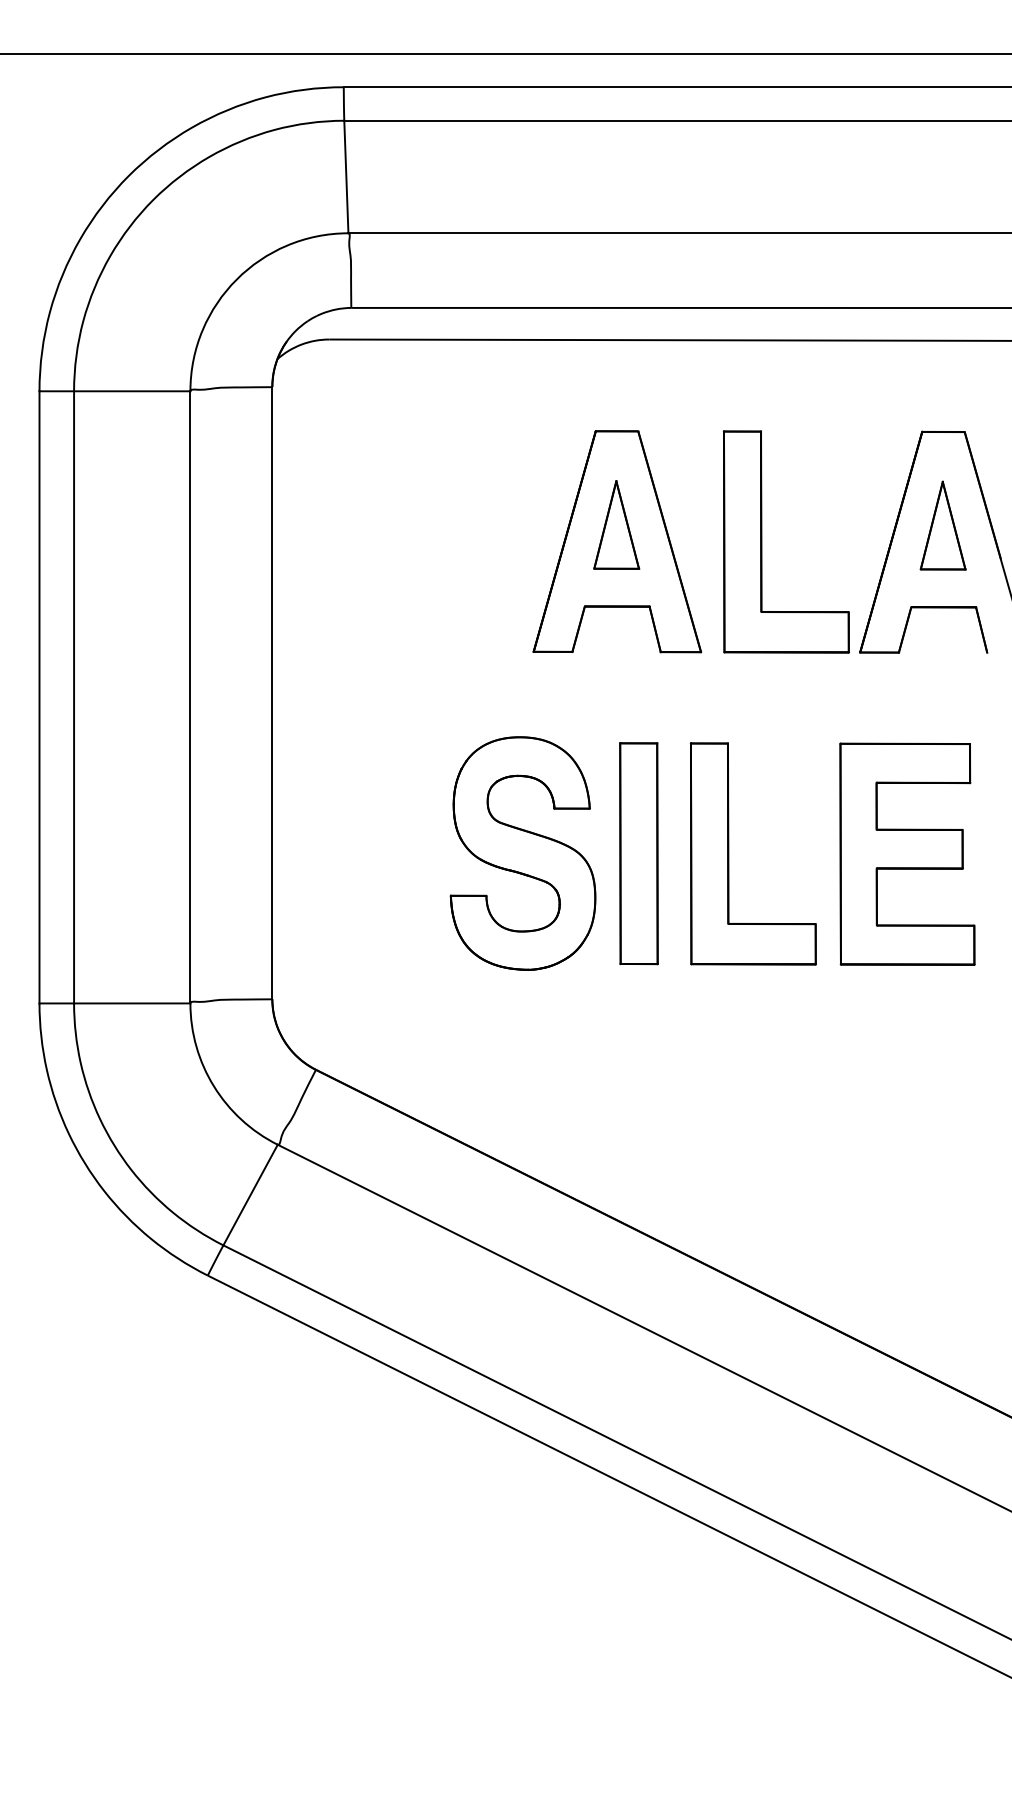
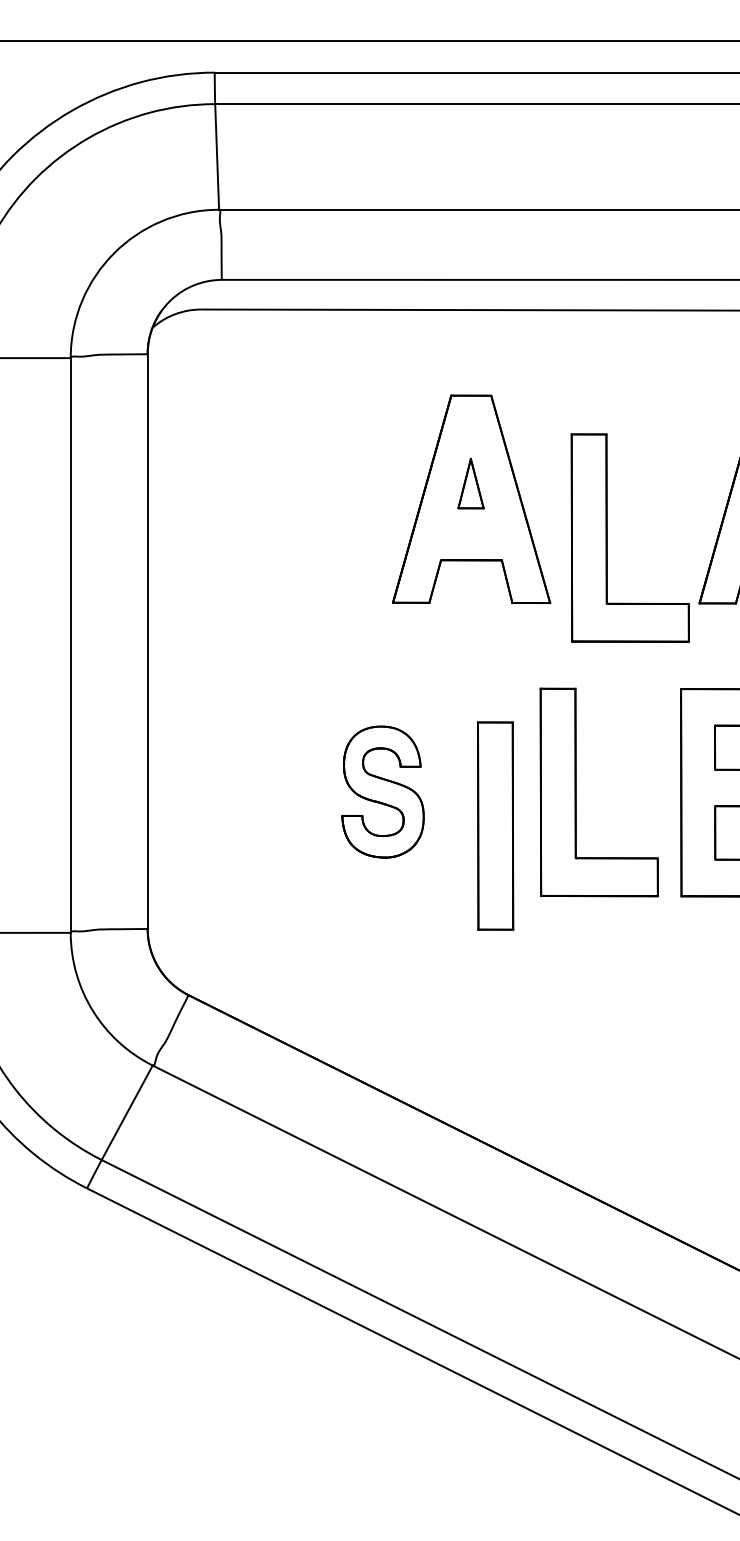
part: (616, 524) -> (470, 483), size x0.6
part: (762, 541) -> (607, 537), moved
part: (522, 853) -> (382, 792), size x0.6
part: (638, 853) -> (495, 825), moved

